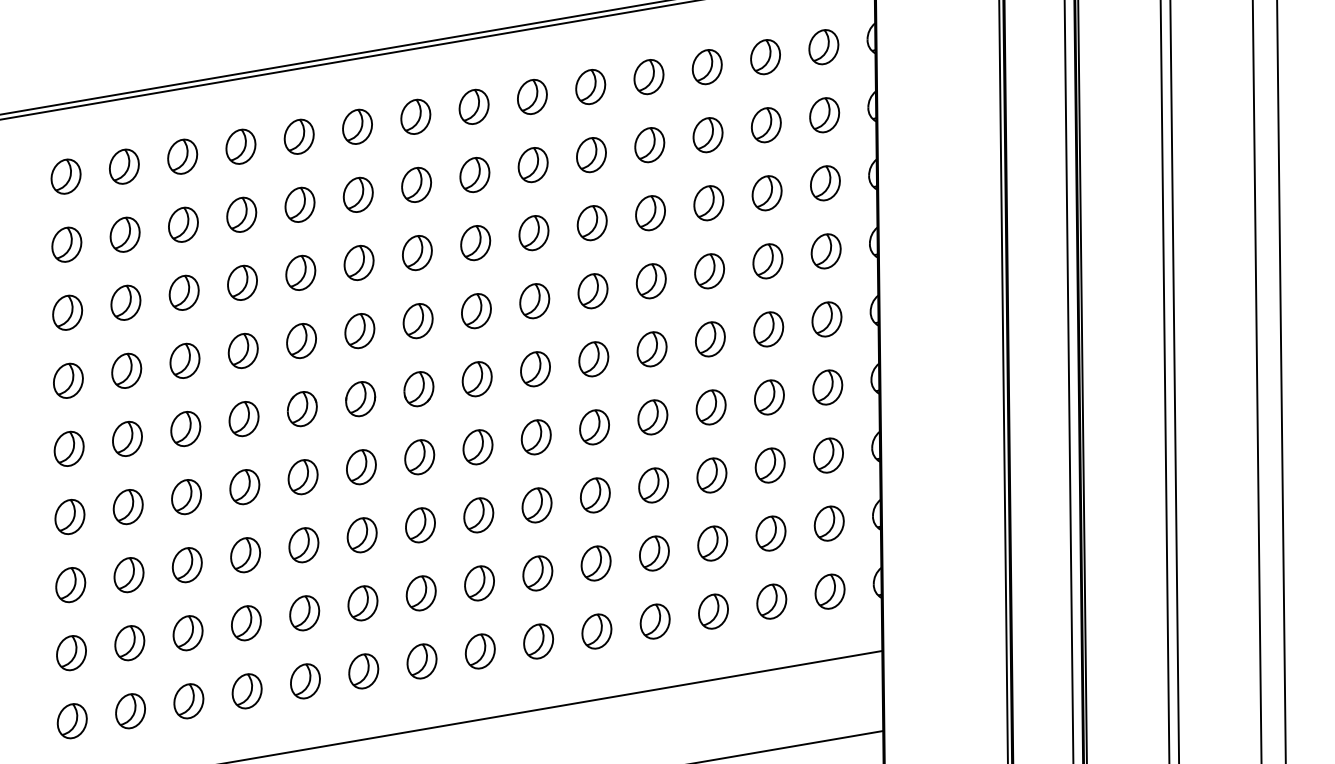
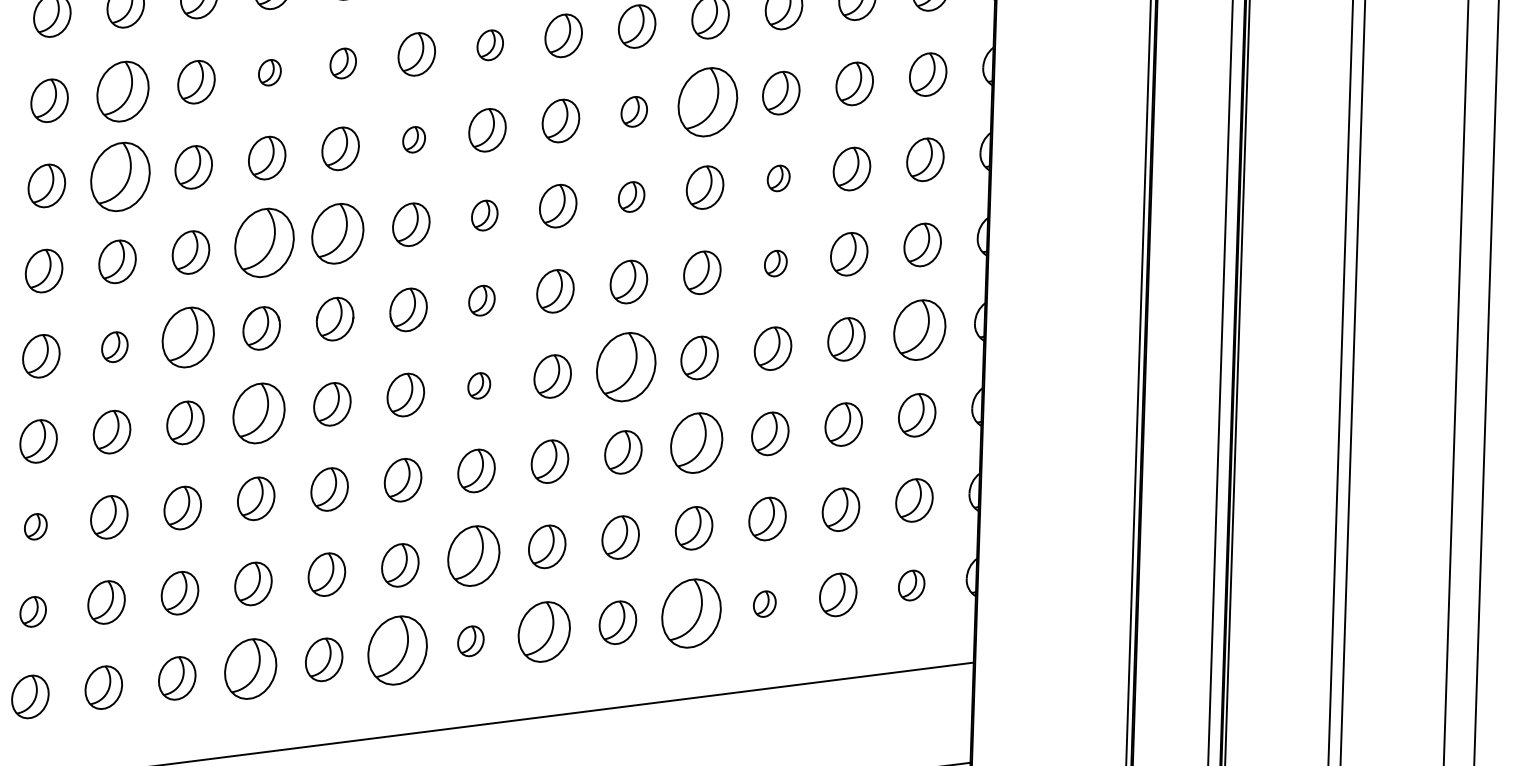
part: (474, 175) -> (489, 45), size x0.7
part: (357, 194) -> (342, 63), size x0.7
part: (299, 204) -> (269, 72), size x0.6
part: (650, 213) -> (707, 102), size x1.6
part: (591, 223) -> (633, 112), size x0.7
part: (183, 224) -> (123, 91), size x1.4
part: (417, 253) -> (414, 140), size x0.6
part: (709, 271) -> (778, 178), size x0.6
part: (592, 291) -> (630, 197), size x0.7
part: (183, 292) -> (119, 176), size x1.6
part: (476, 311) -> (484, 215), size x0.7
part: (359, 331) -> (337, 234), size x1.4
part: (710, 339) -> (775, 263), size x0.6
part: (301, 341) -> (264, 243), size x1.6
part: (476, 379) -> (481, 300), size x0.7
part: (827, 387) -> (919, 330), size x1.4
part: (243, 419) -> (187, 338), size x1.4
part: (594, 427) -> (626, 367), size x1.6
part: (185, 429) -> (114, 347), size x0.7
part: (477, 447) -> (478, 386), size x0.6
part: (302, 477) -> (258, 414), size x1.4
part: (653, 485) -> (696, 443), size x1.4
part: (128, 575) -> (35, 527), size x0.6
part: (479, 583) -> (473, 556), size x1.4
part: (829, 591) -> (910, 585), size x0.7
part: (713, 611) -> (764, 604), size x0.6
part: (654, 621) -> (690, 613), size x1.6
part: (538, 641) -> (544, 632), size x1.4
part: (129, 643) -> (32, 612), size x0.7
part: (479, 651) -> (470, 641), size x0.7
part: (421, 661) -> (396, 650), size x1.6
part: (305, 681) -> (250, 669), size x1.4

